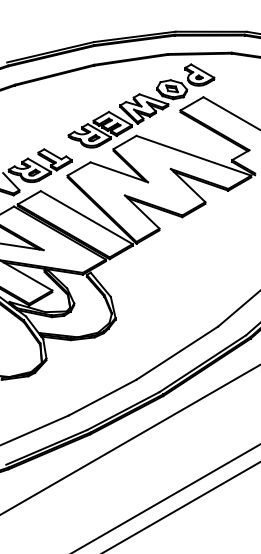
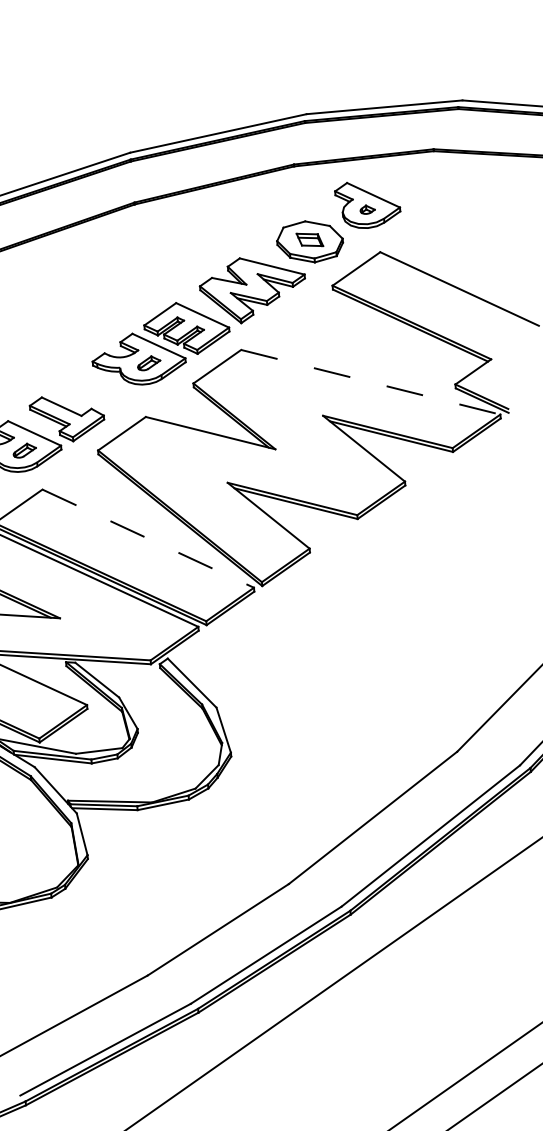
line: (193, 155) -> (369, 381), solid -> dashed
line: (87, 217) -> (149, 538), solid -> dashed

